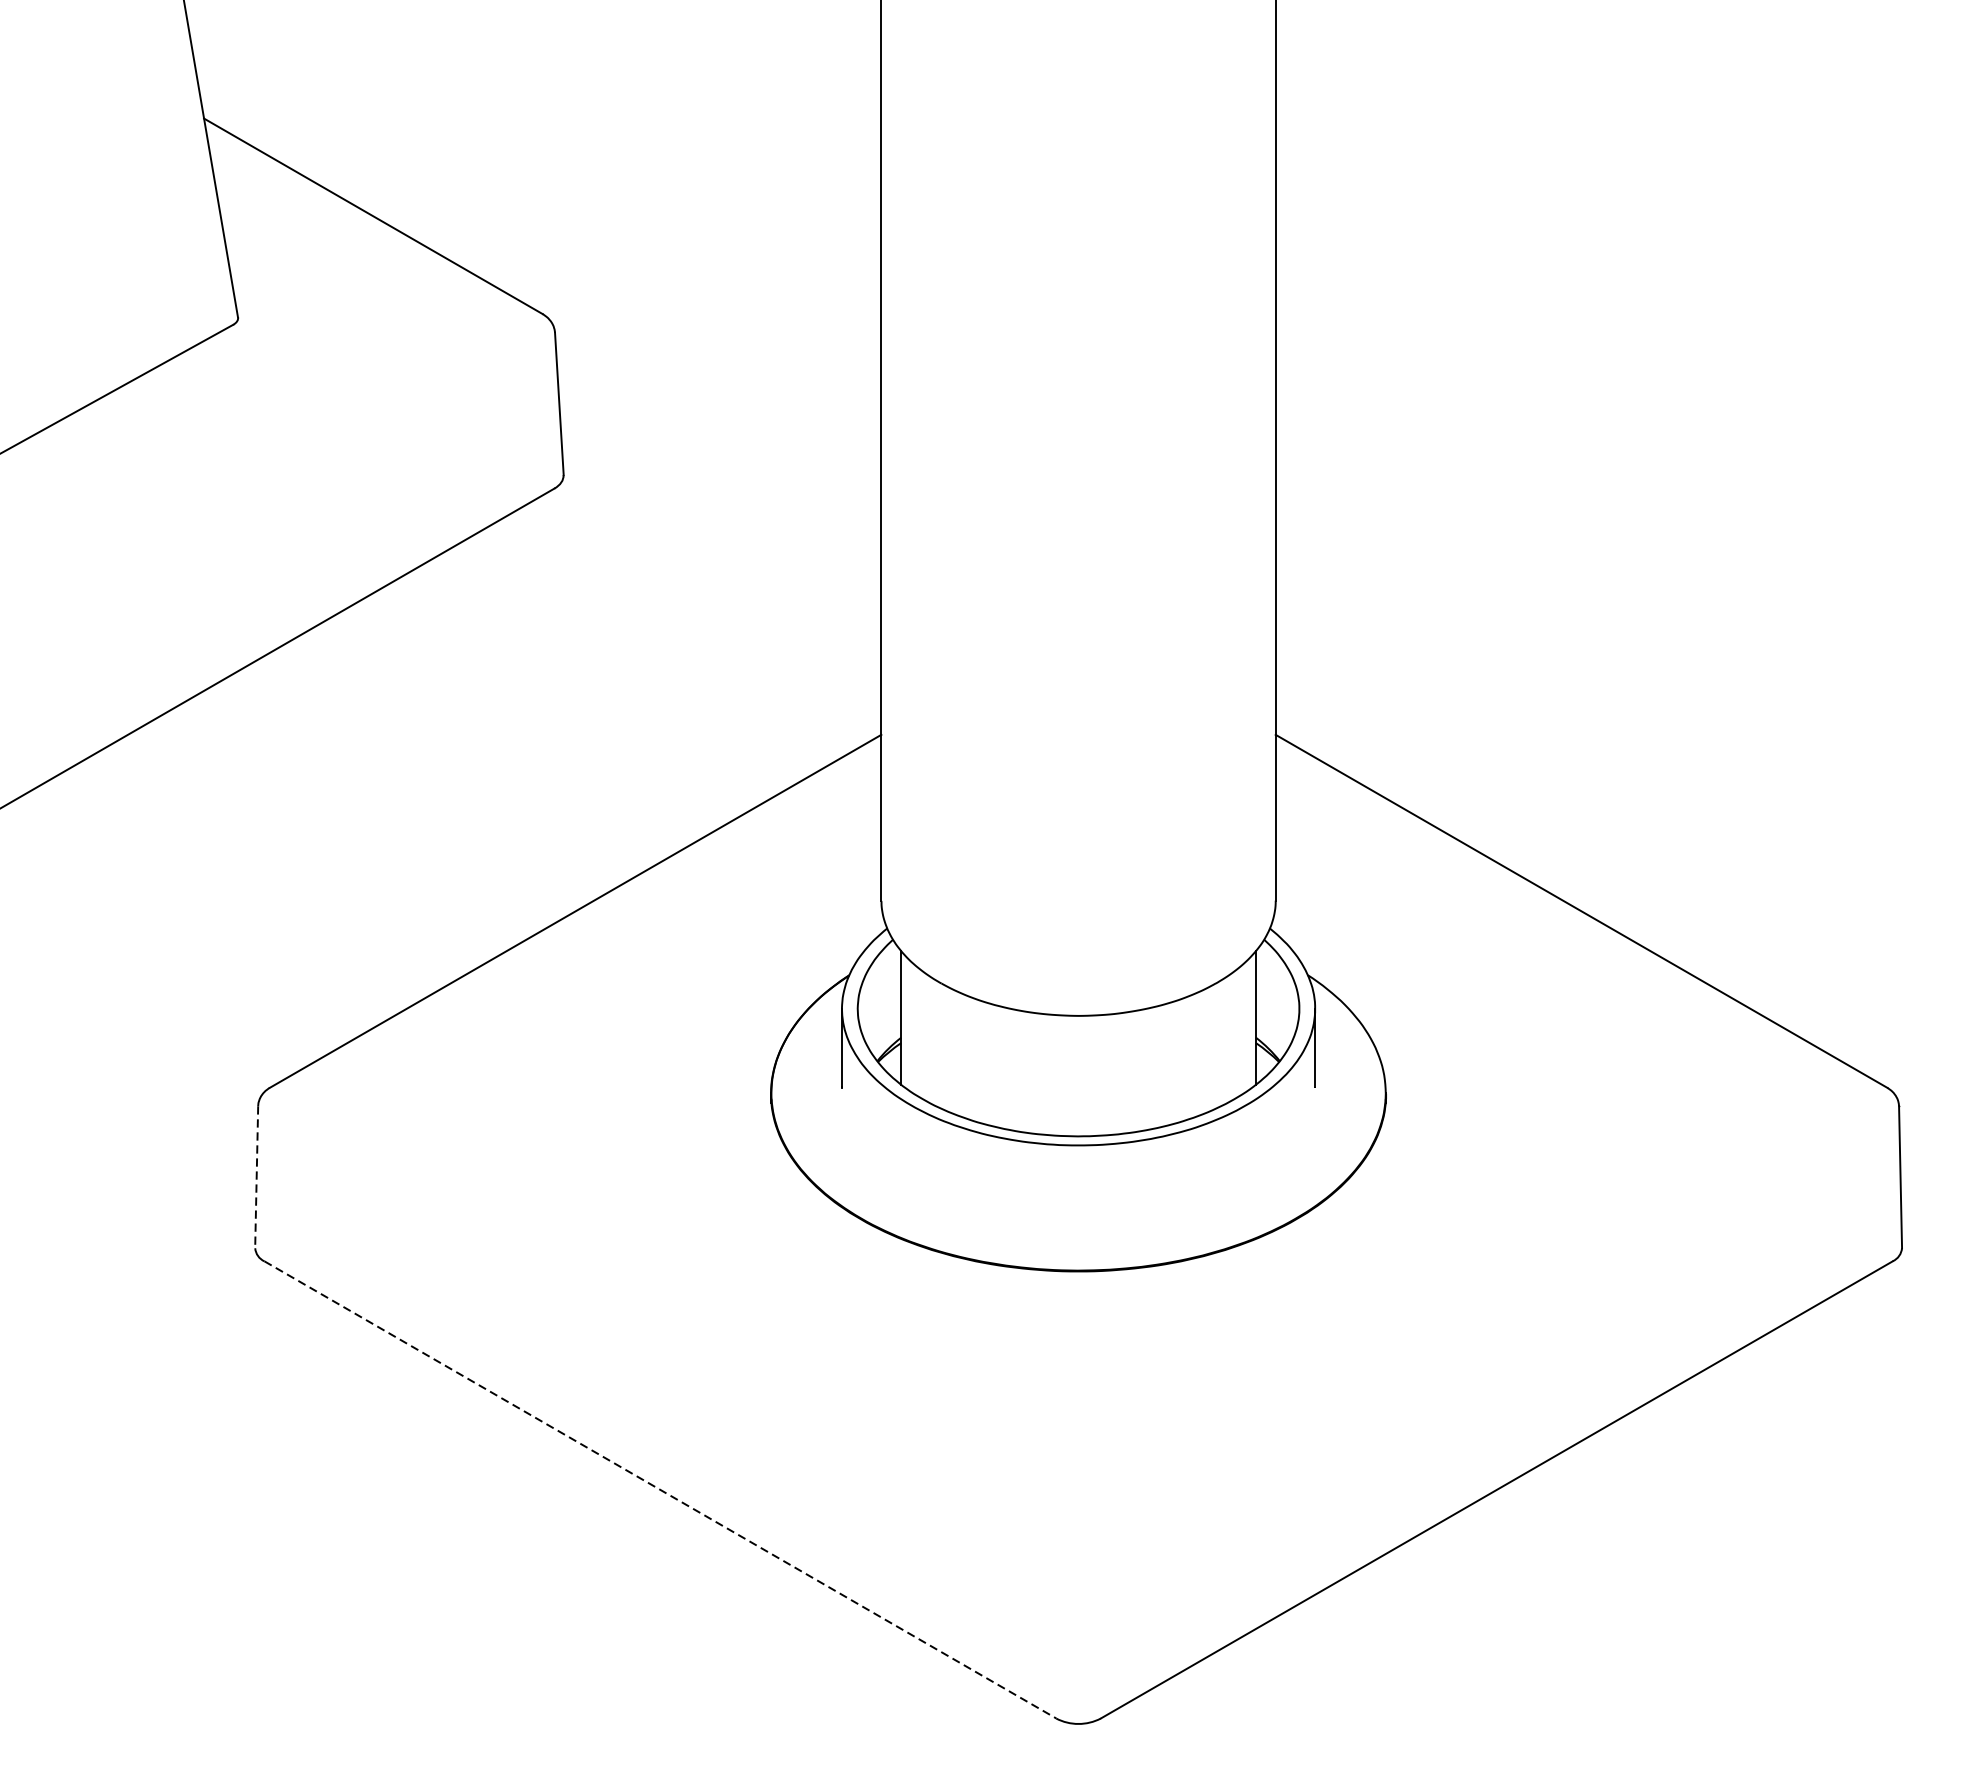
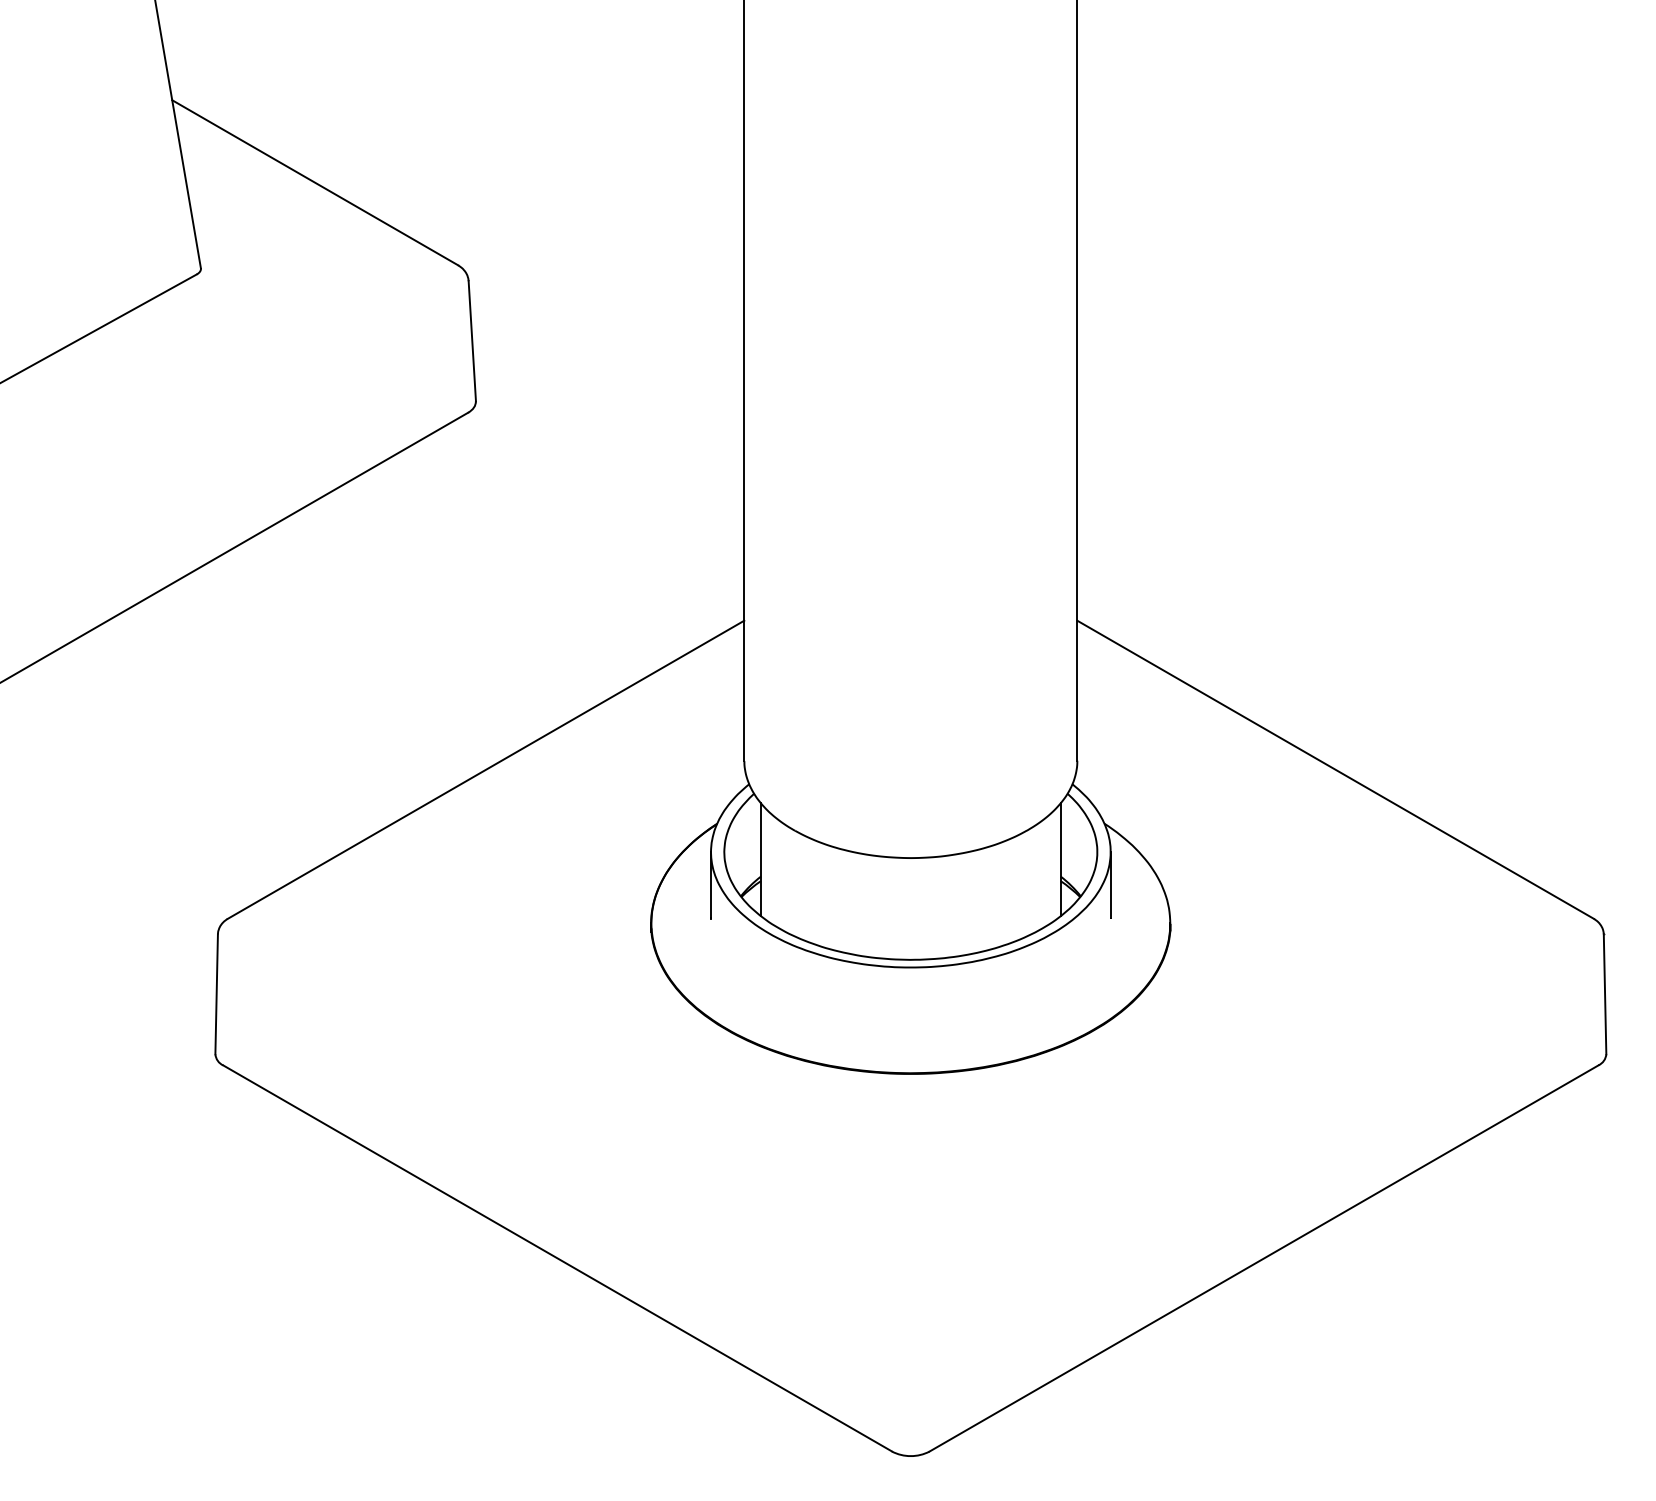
line: (256, 1177) -> (216, 994), dashed -> solid
line: (661, 1489) -> (558, 1258), dashed -> solid

